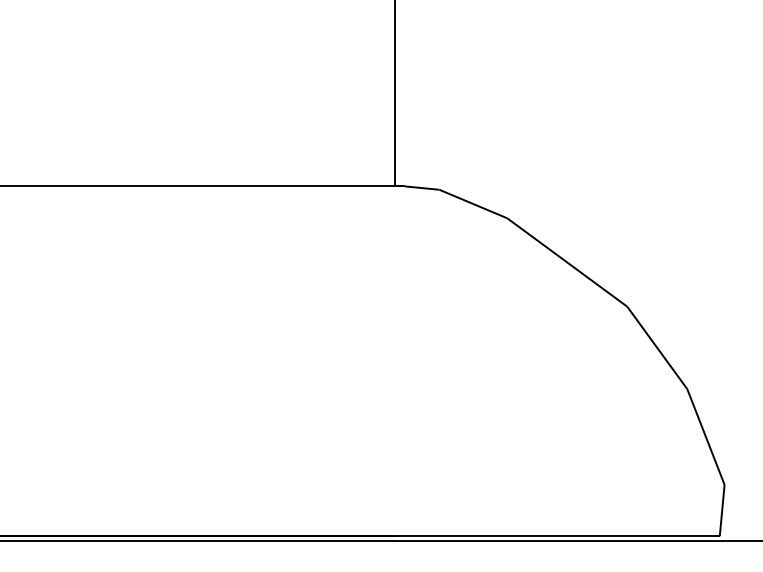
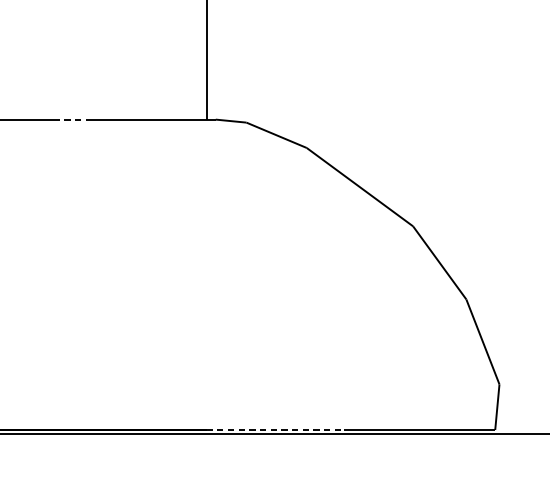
line: (241, 186) -> (70, 119), solid -> dashed
line: (472, 536) -> (275, 430), solid -> dashed

